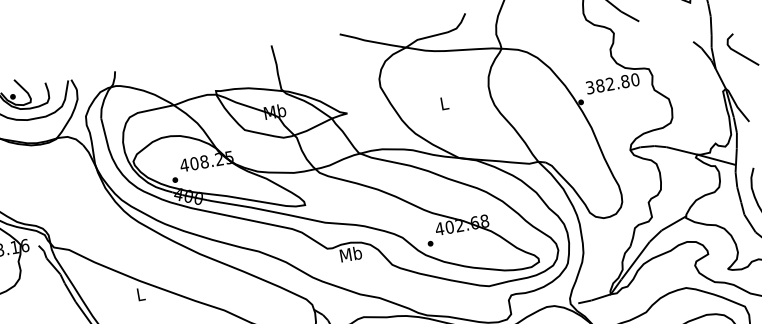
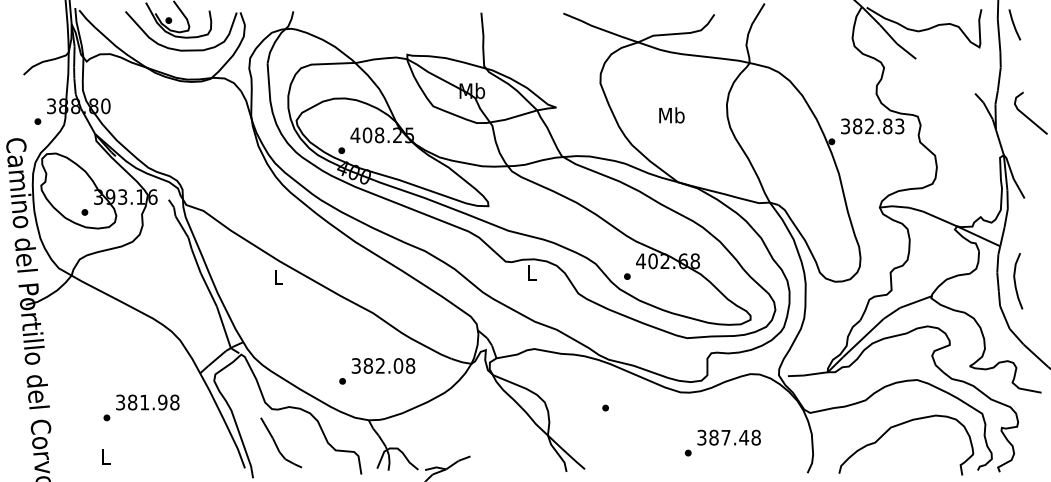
text: (635, 79) -> (899, 126), 382.80 -> 382.83
text: (444, 103) -> (671, 115), L -> Mb
text: (350, 254) -> (531, 272), Mb -> L

